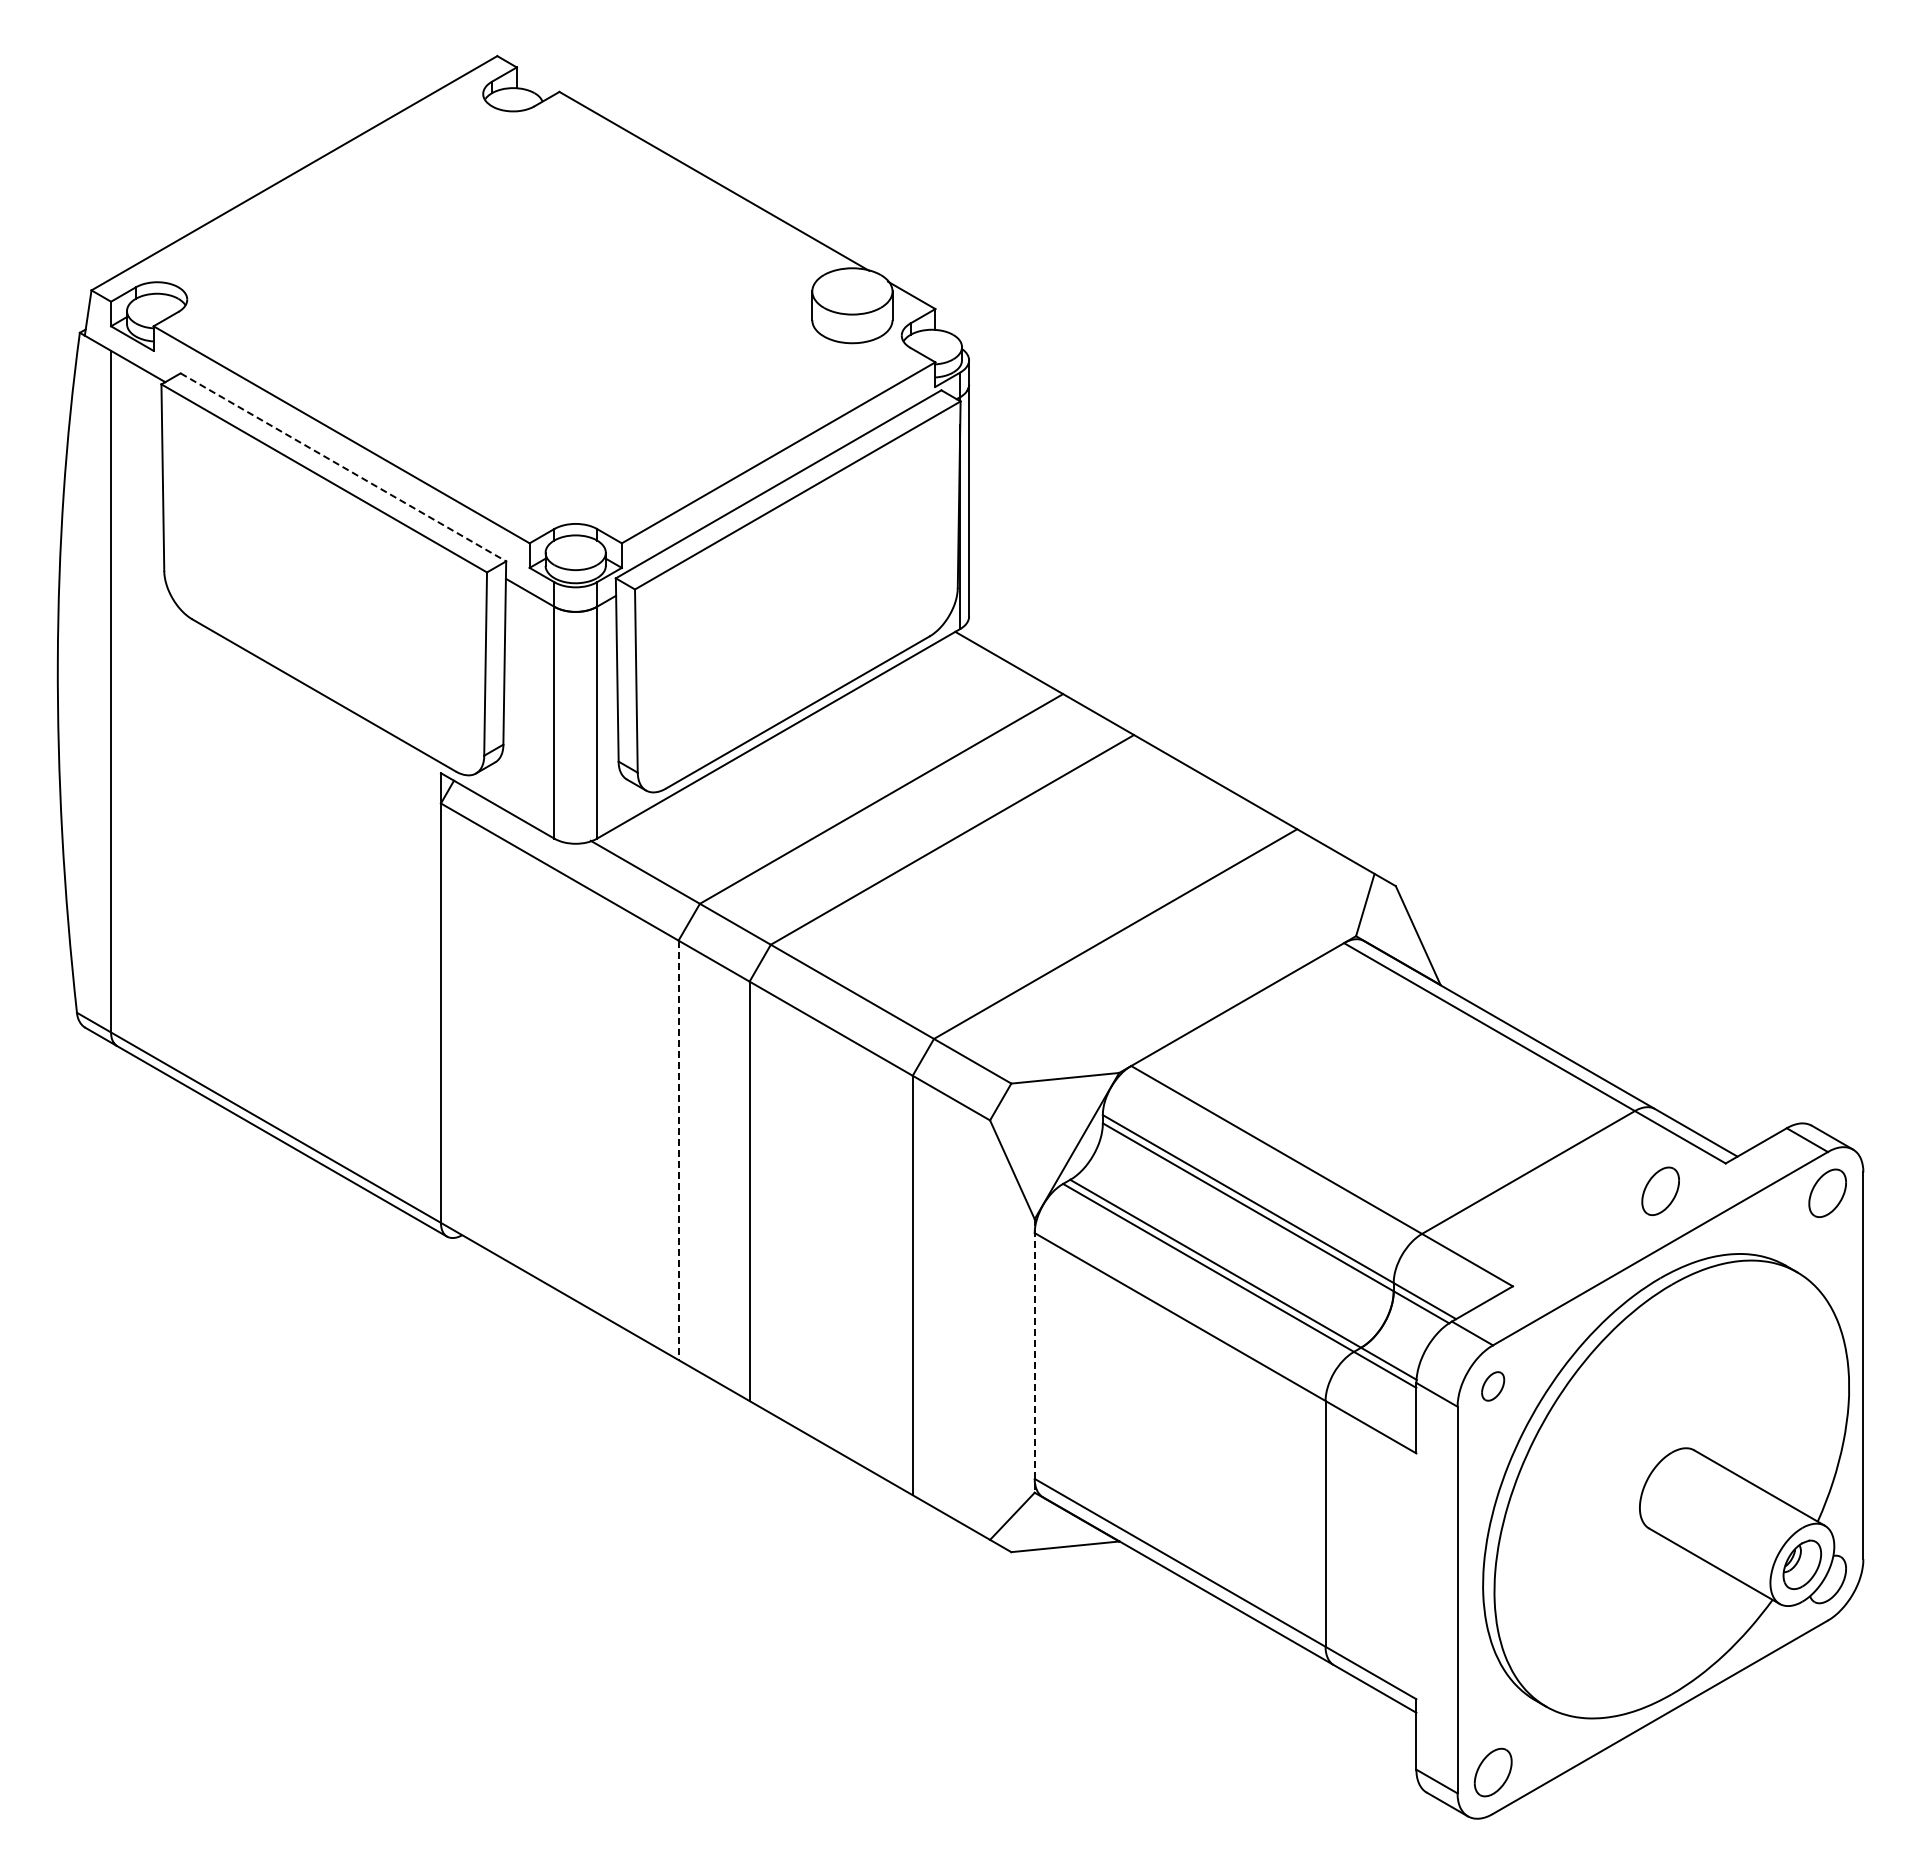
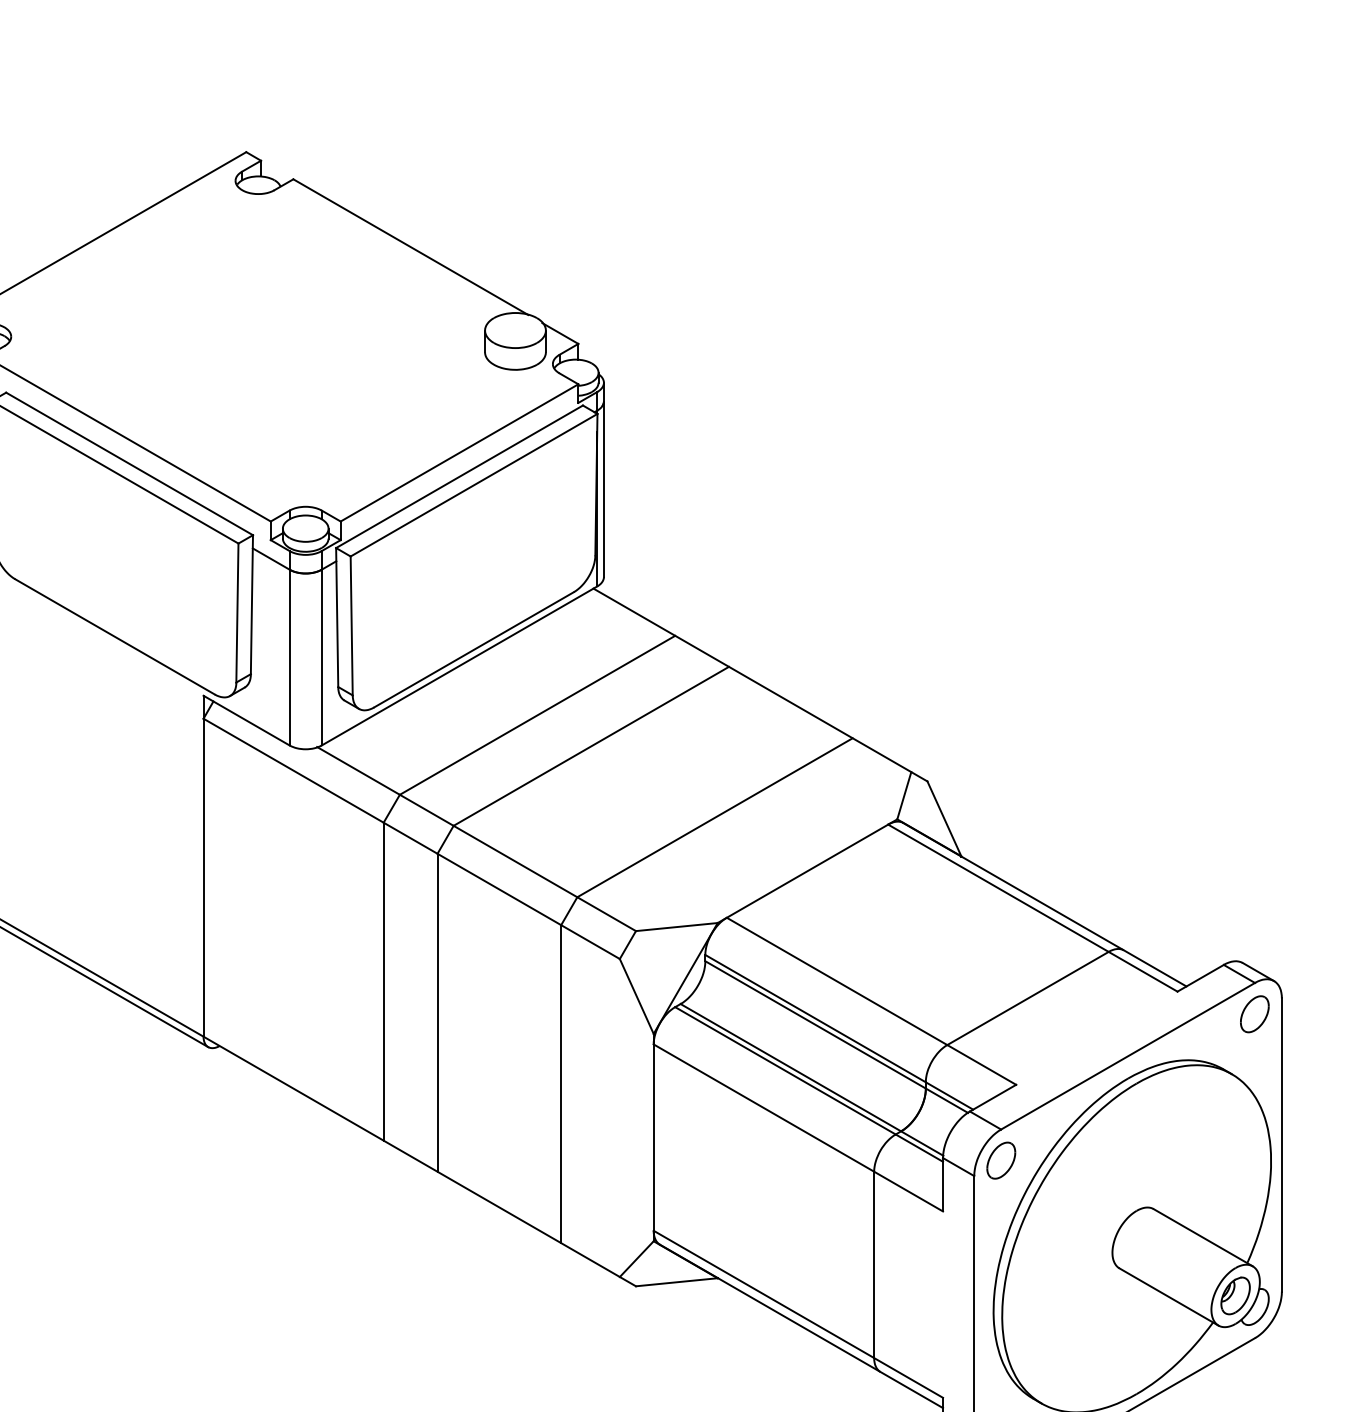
line: (343, 467) -> (129, 464), dashed -> solid
line: (678, 1150) -> (383, 981), dashed -> solid
part: (1660, 1190) -> (1128, 1012), removed
line: (1034, 1356) -> (653, 1137), dashed -> solid
part: (1492, 1386) -> (1000, 1160), size x1.67

